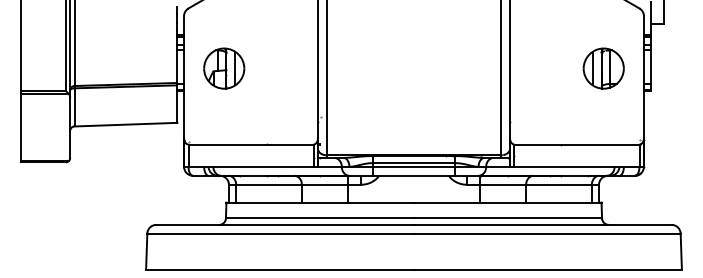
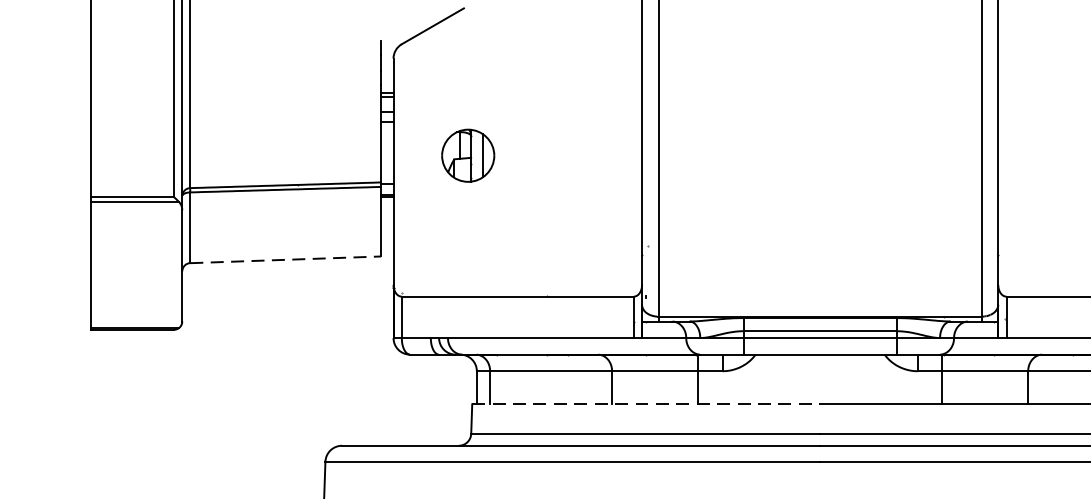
part: (224, 68) -> (468, 155), size x0.7
line: (126, 124) -> (286, 259), solid -> dashed
line: (320, 202) -> (646, 404), solid -> dashed

